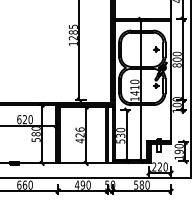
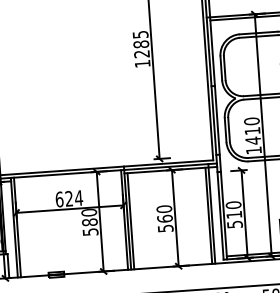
text: (30, 119) -> (78, 197), 620 -> 624
text: (79, 135) -> (163, 219), 426 -> 560
text: (120, 135) -> (233, 214), 530 -> 510

